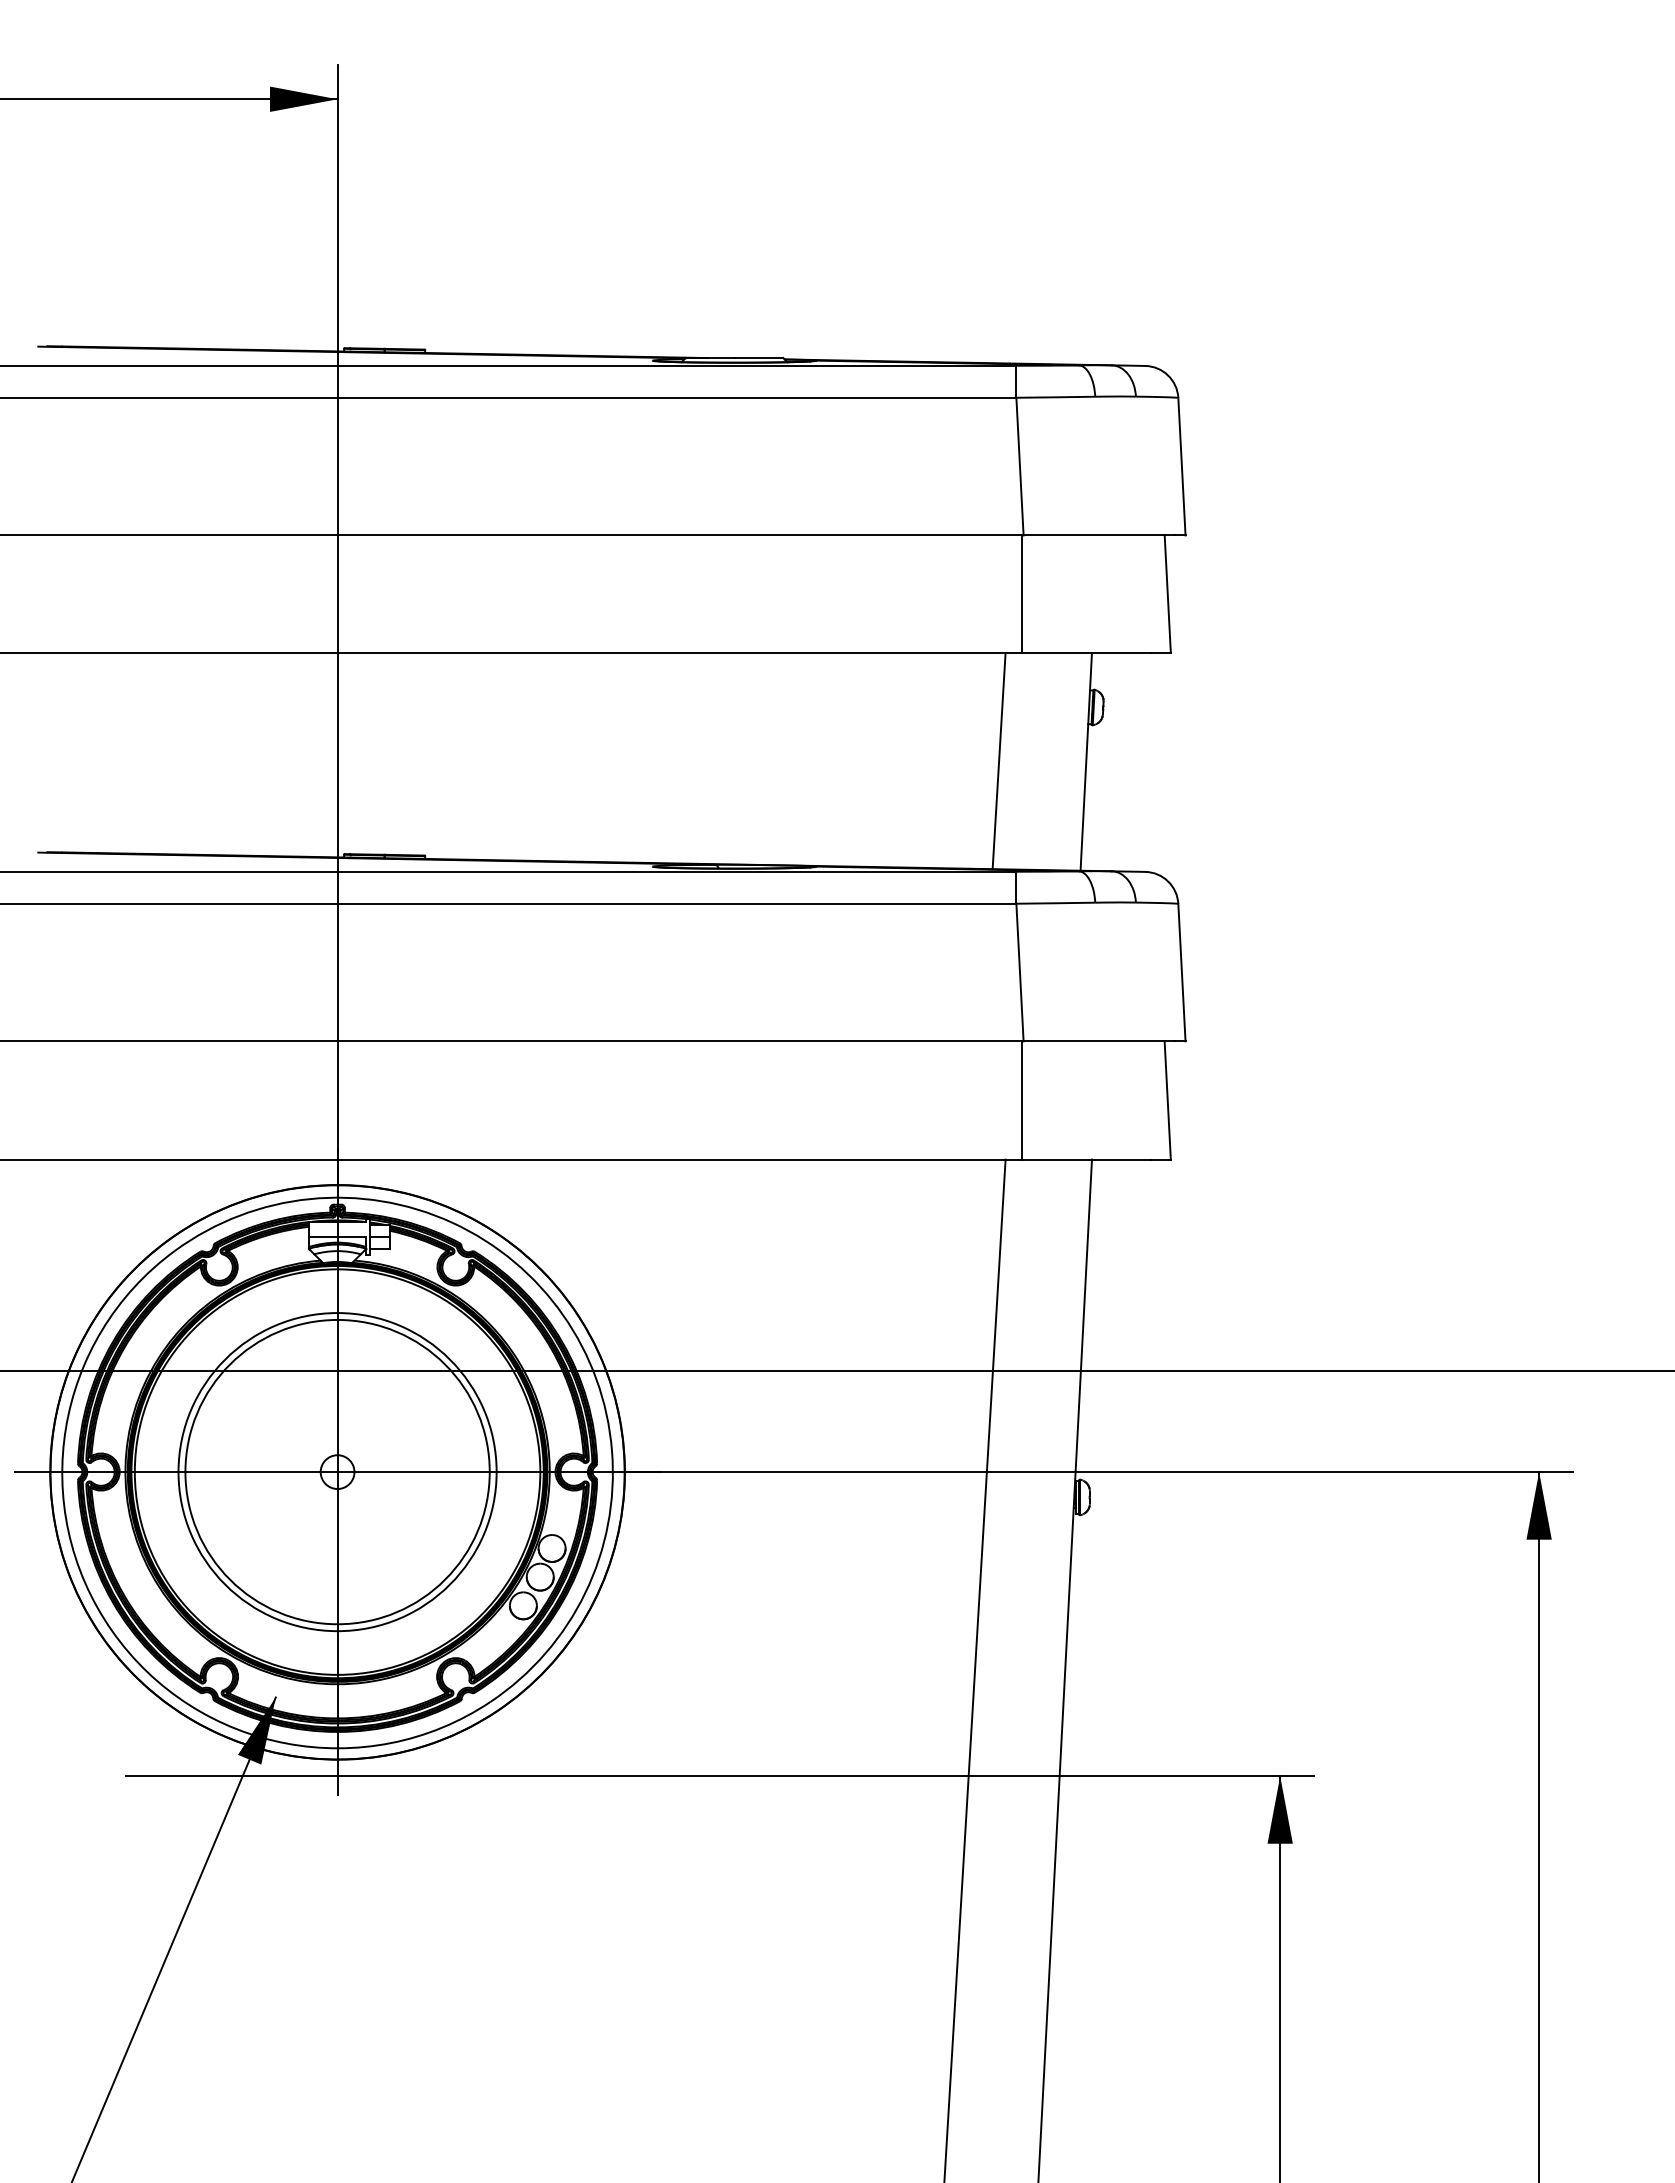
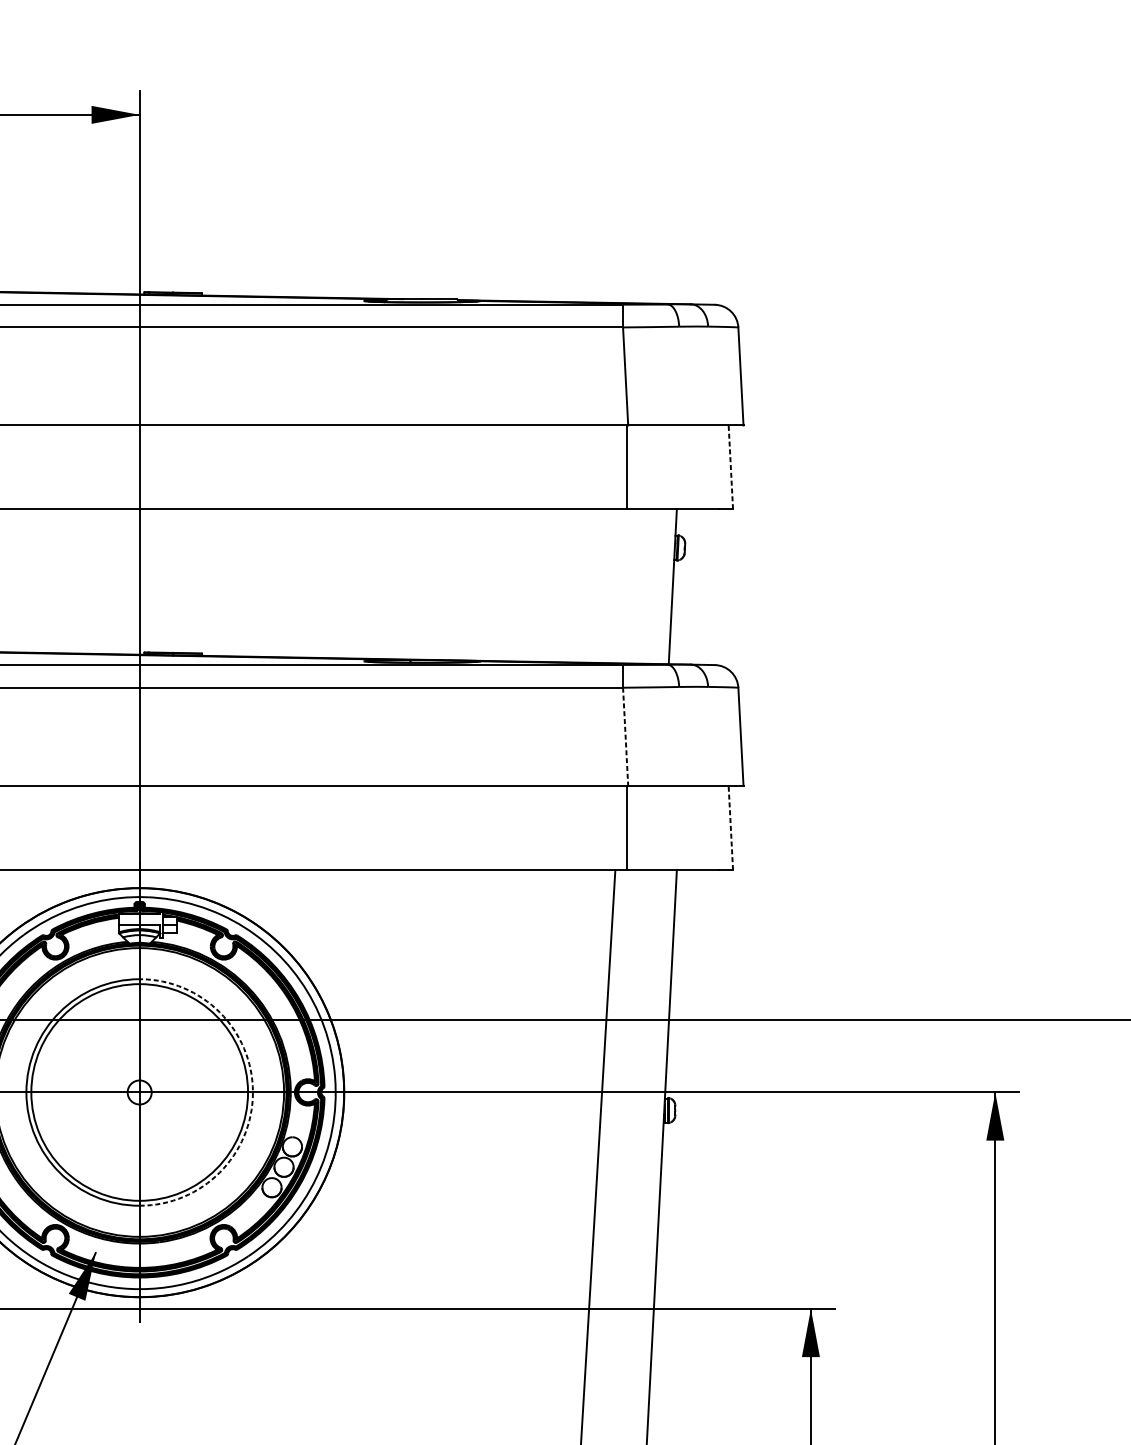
line: (1167, 594) -> (730, 467), solid -> dashed
line: (998, 760) -> (610, 585), removed
line: (1019, 972) -> (625, 736), solid -> dashed
line: (1167, 1100) -> (730, 827), solid -> dashed
arc: (496, 1472) -> (252, 1092), solid -> dashed

